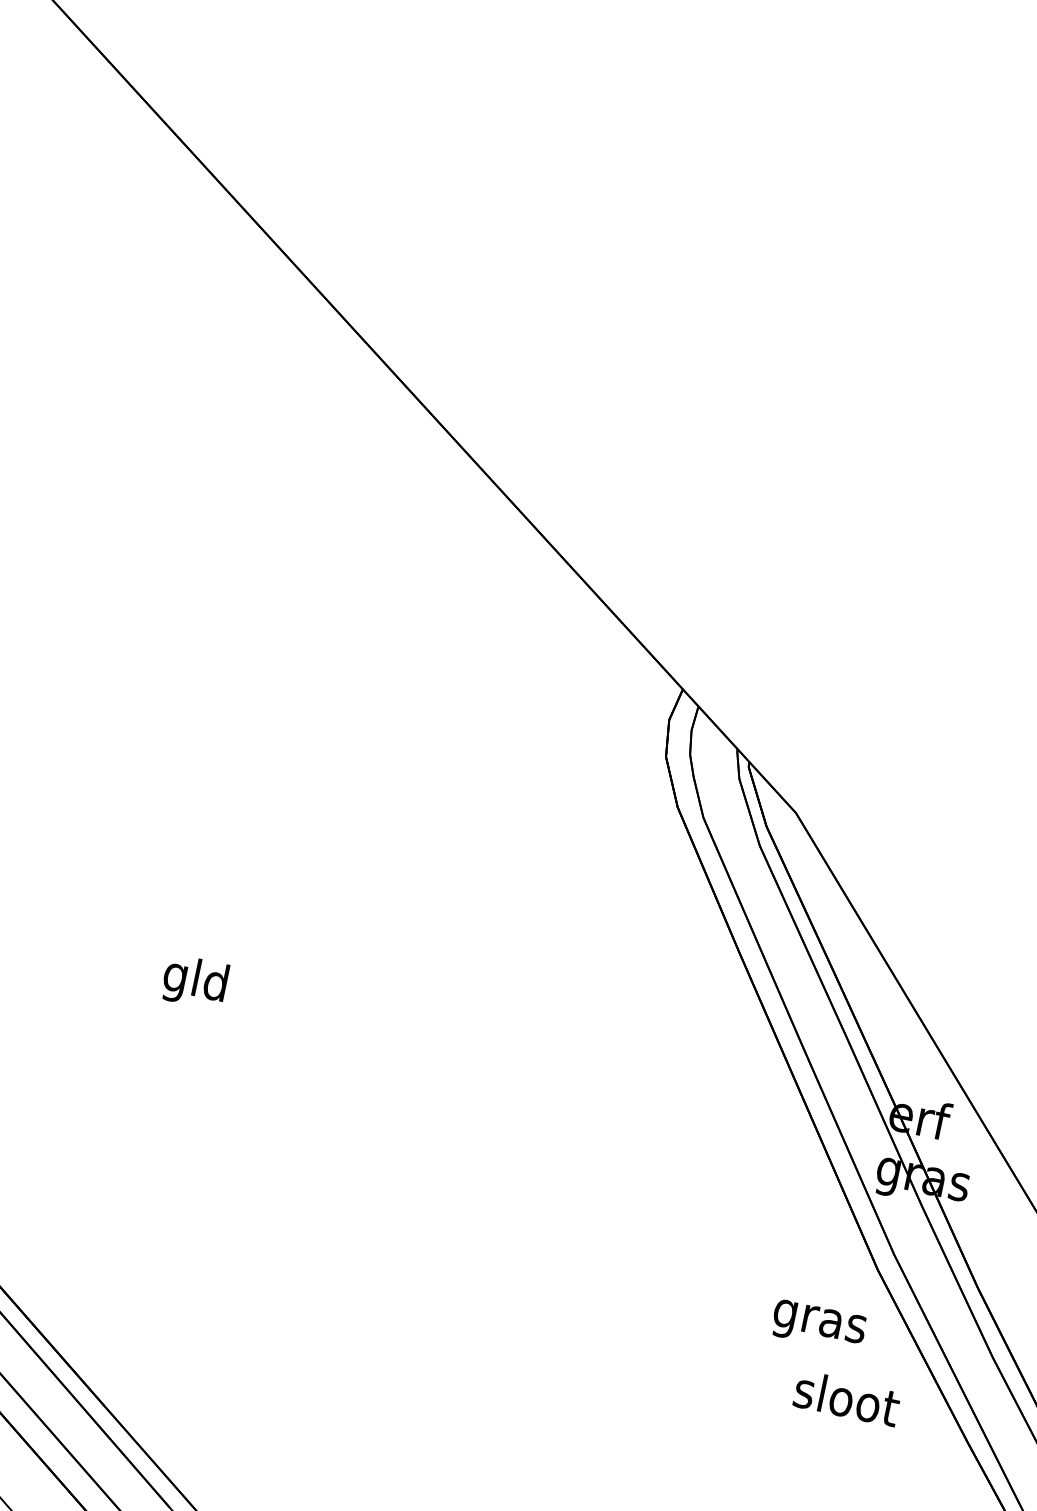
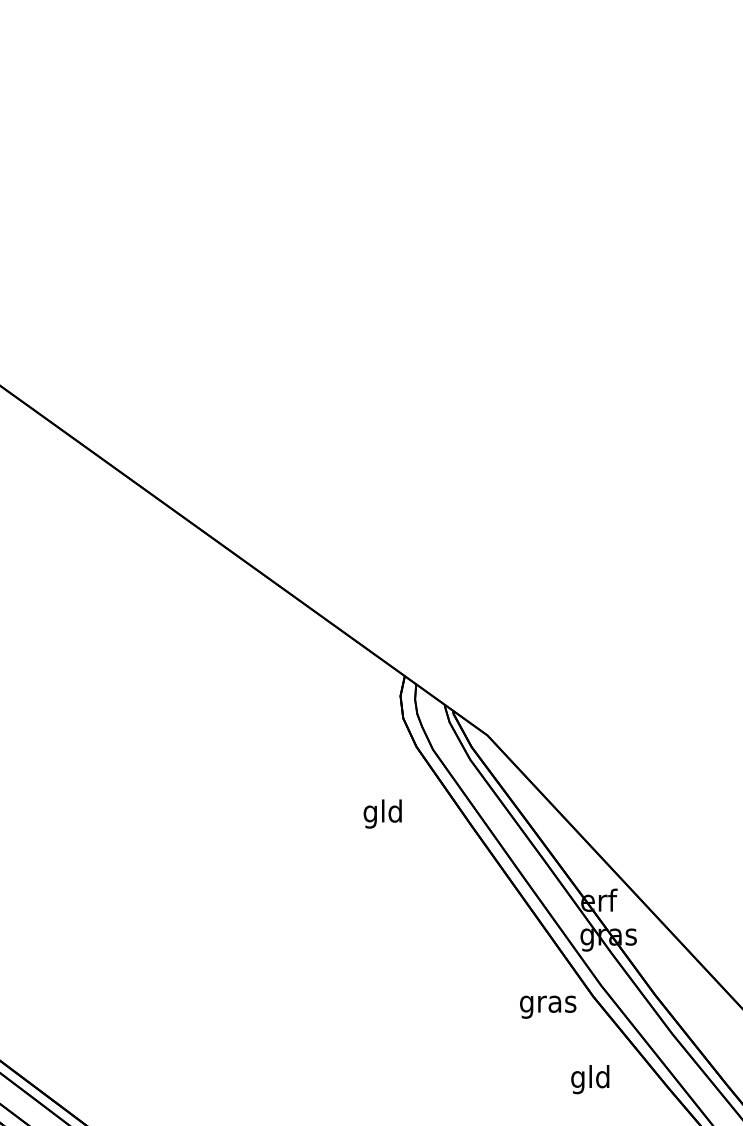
text: (194, 981) -> (382, 813), moved
text: (819, 1325) -> (548, 1006), moved
text: (845, 1402) -> (590, 1079), sloot -> gld

